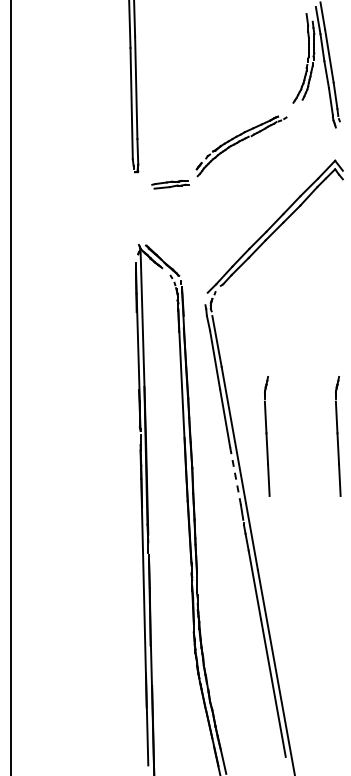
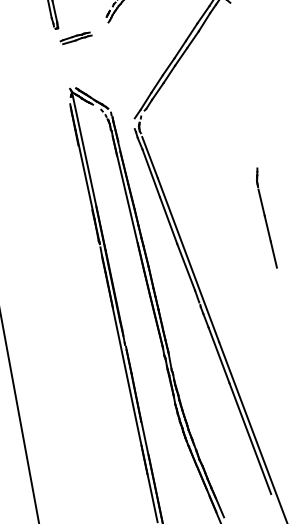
part: (170, 184) -> (75, 38), moved
part: (267, 436) -> (206, 229), removed
line: (235, 476) -> (186, 267), dashed -> solid

